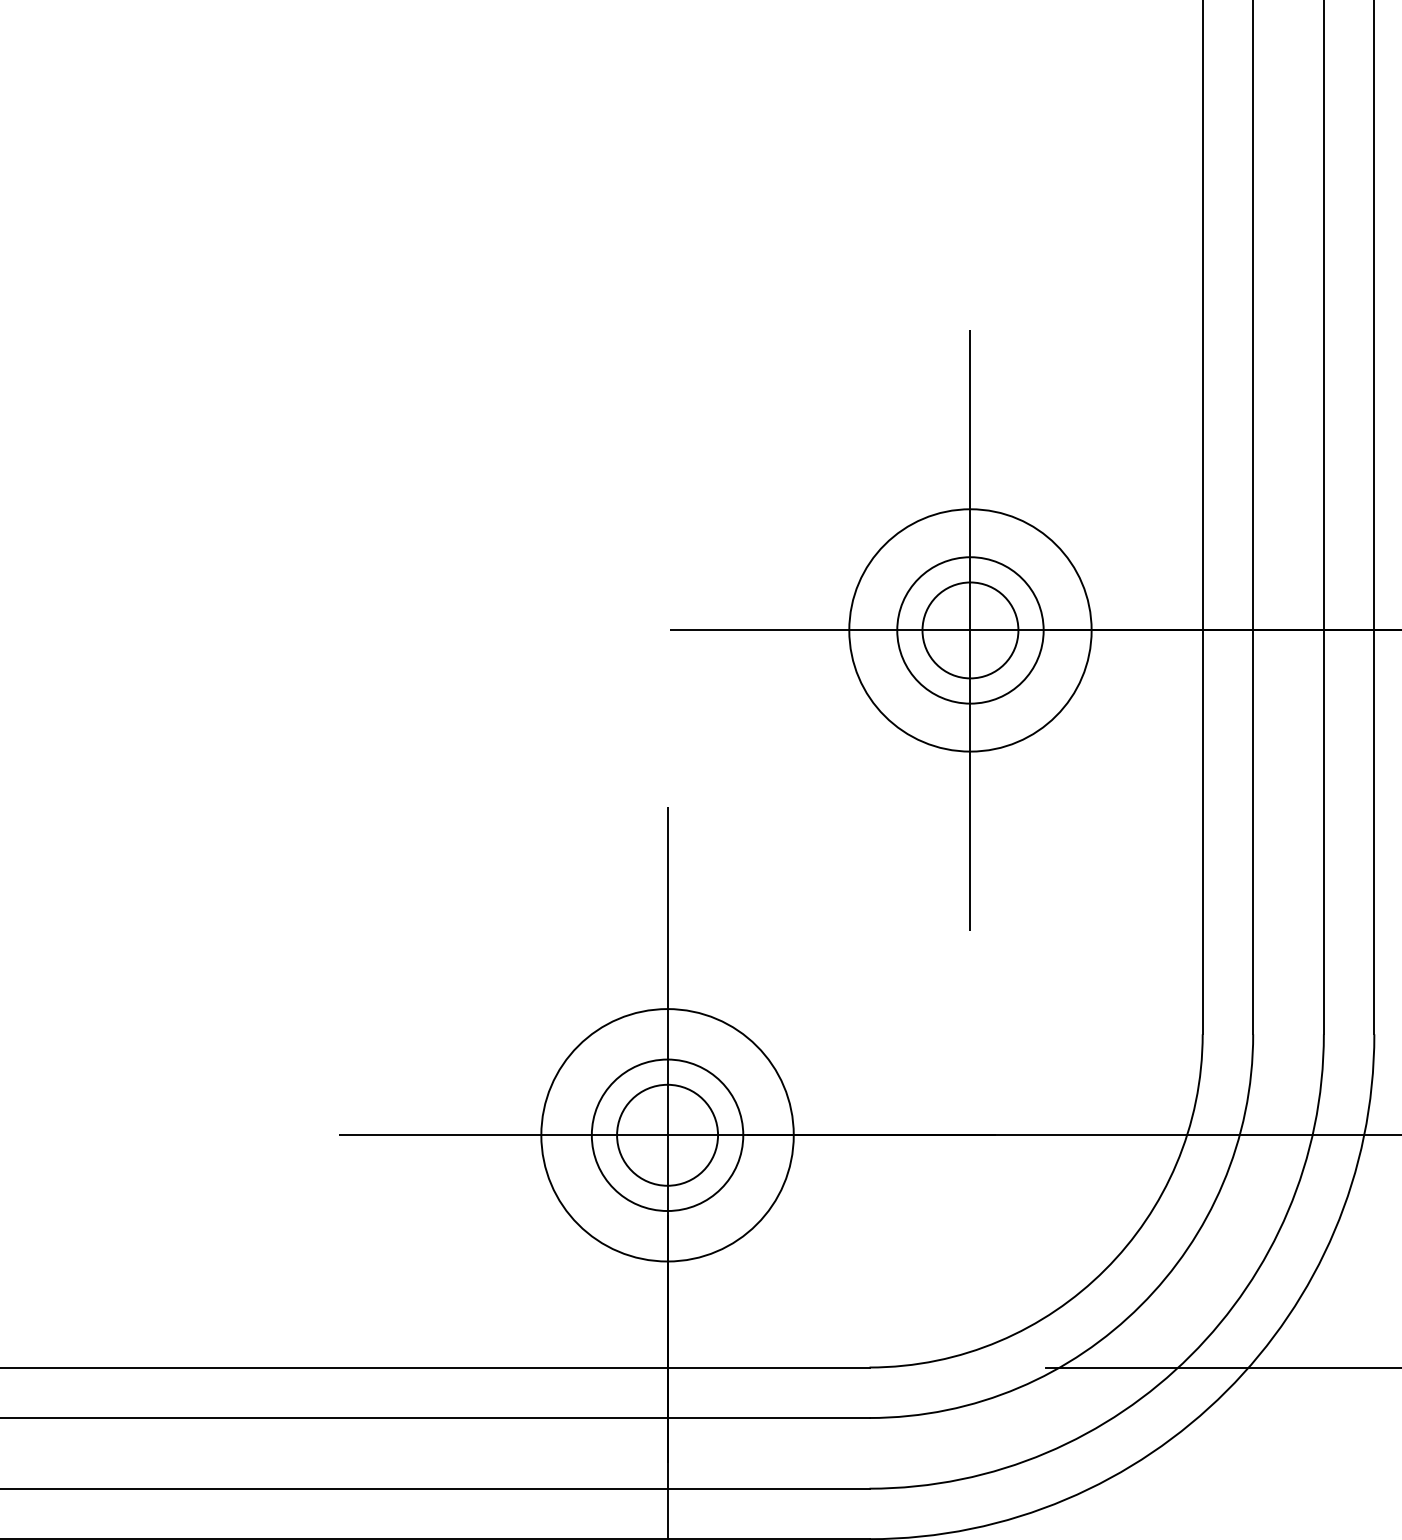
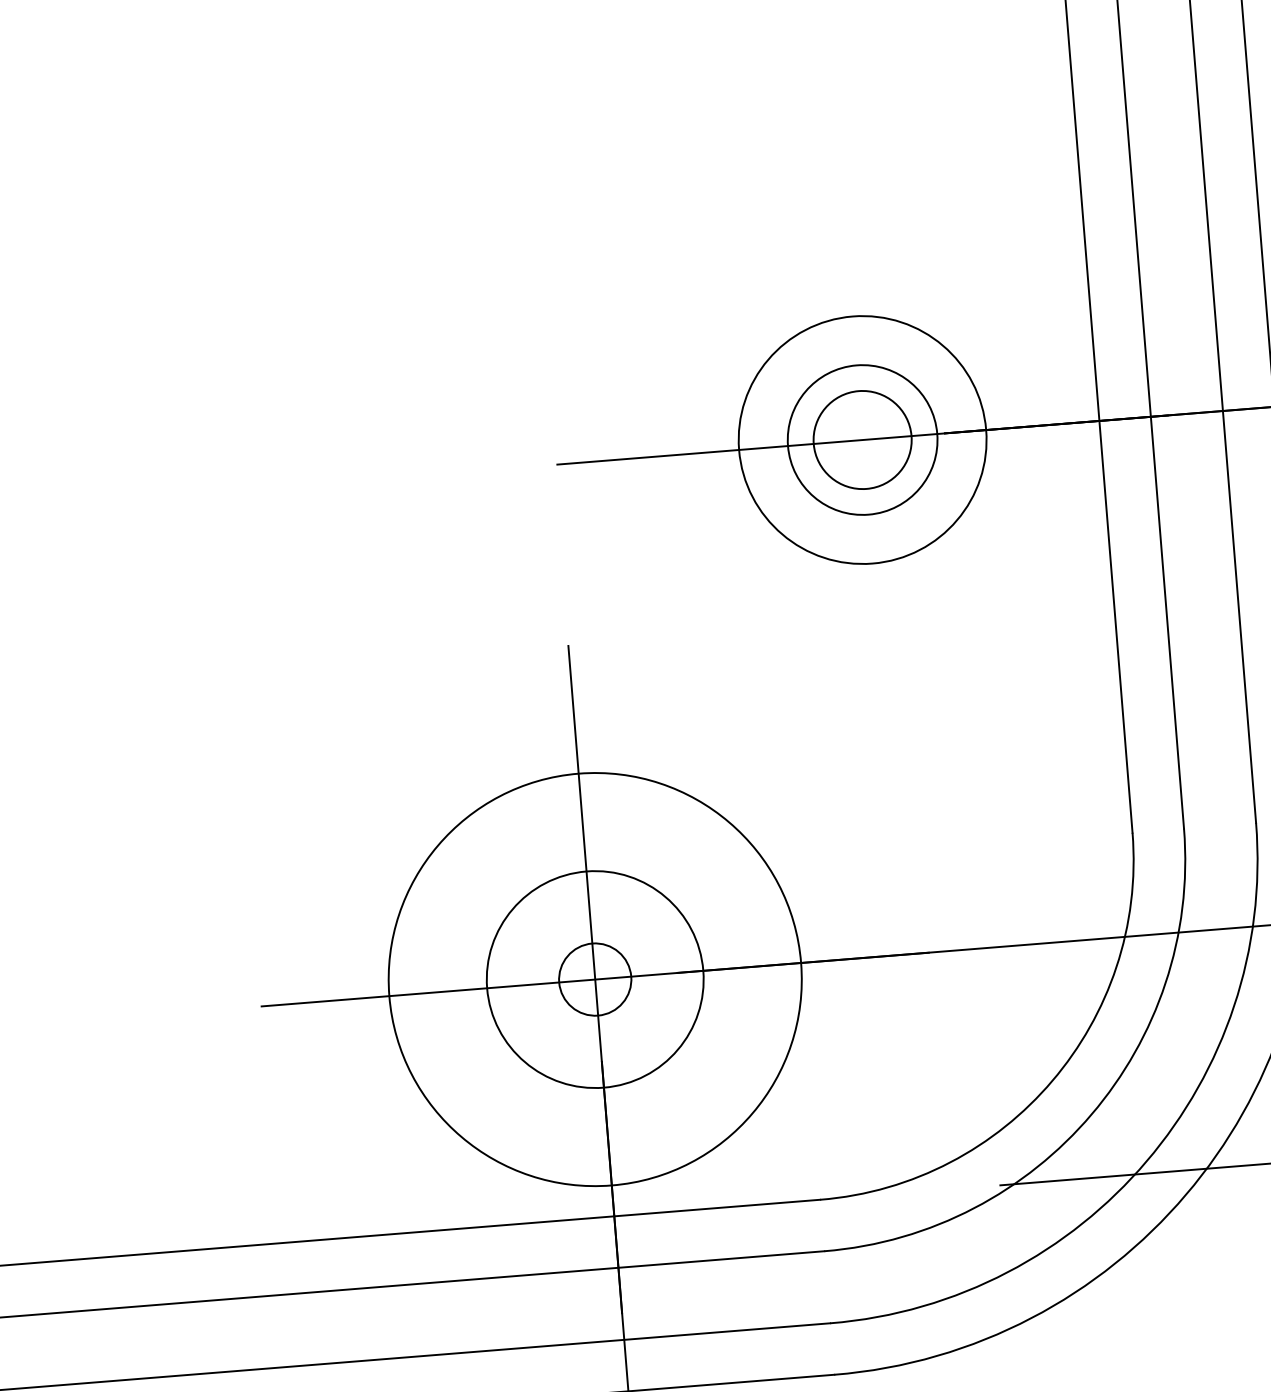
line: (970, 630) -> (862, 440), removed
circle: (667, 1134) -> (595, 978), size x0.7
circle: (667, 1135) -> (595, 979), size x1.4
circle: (667, 1135) -> (595, 979), size x1.6

